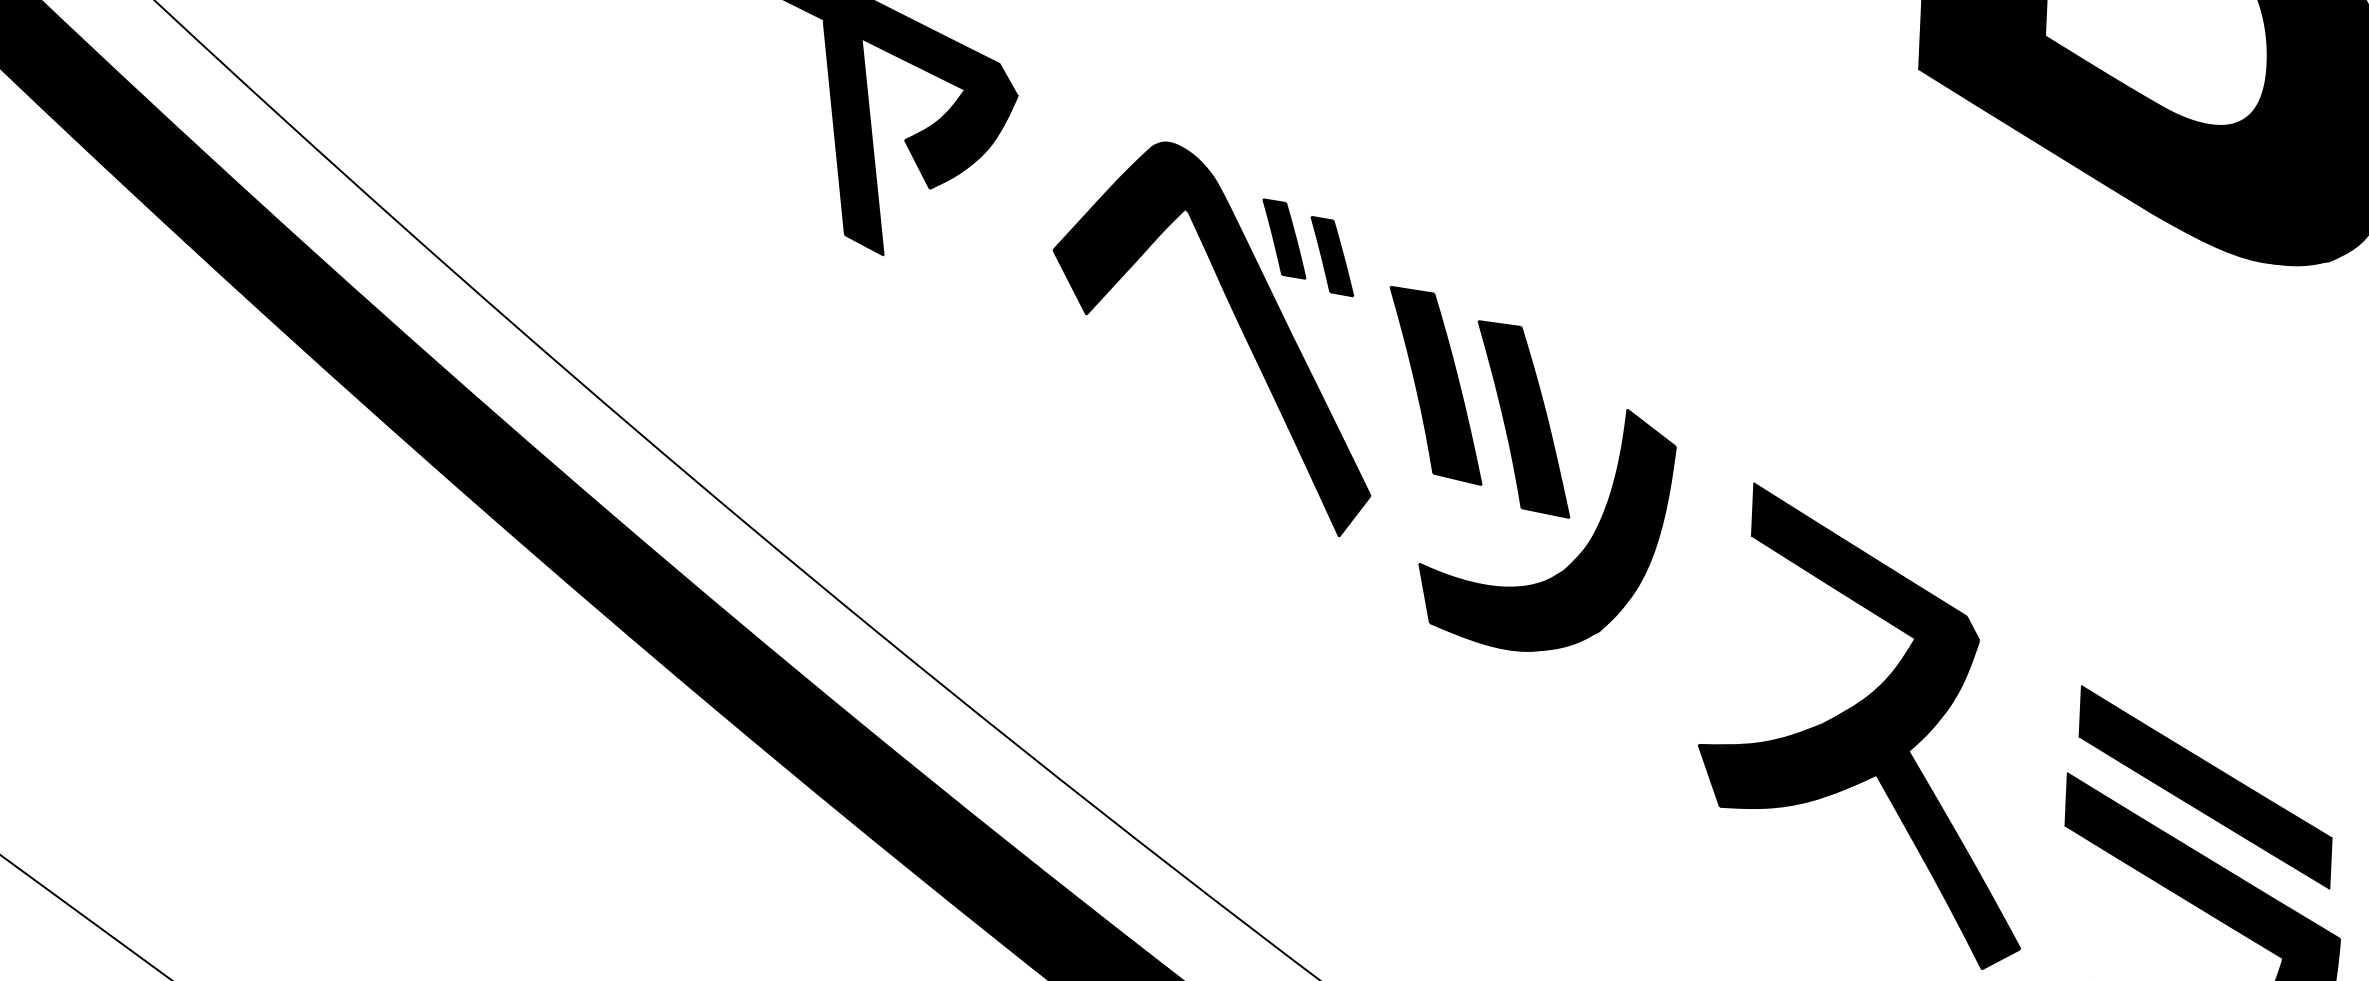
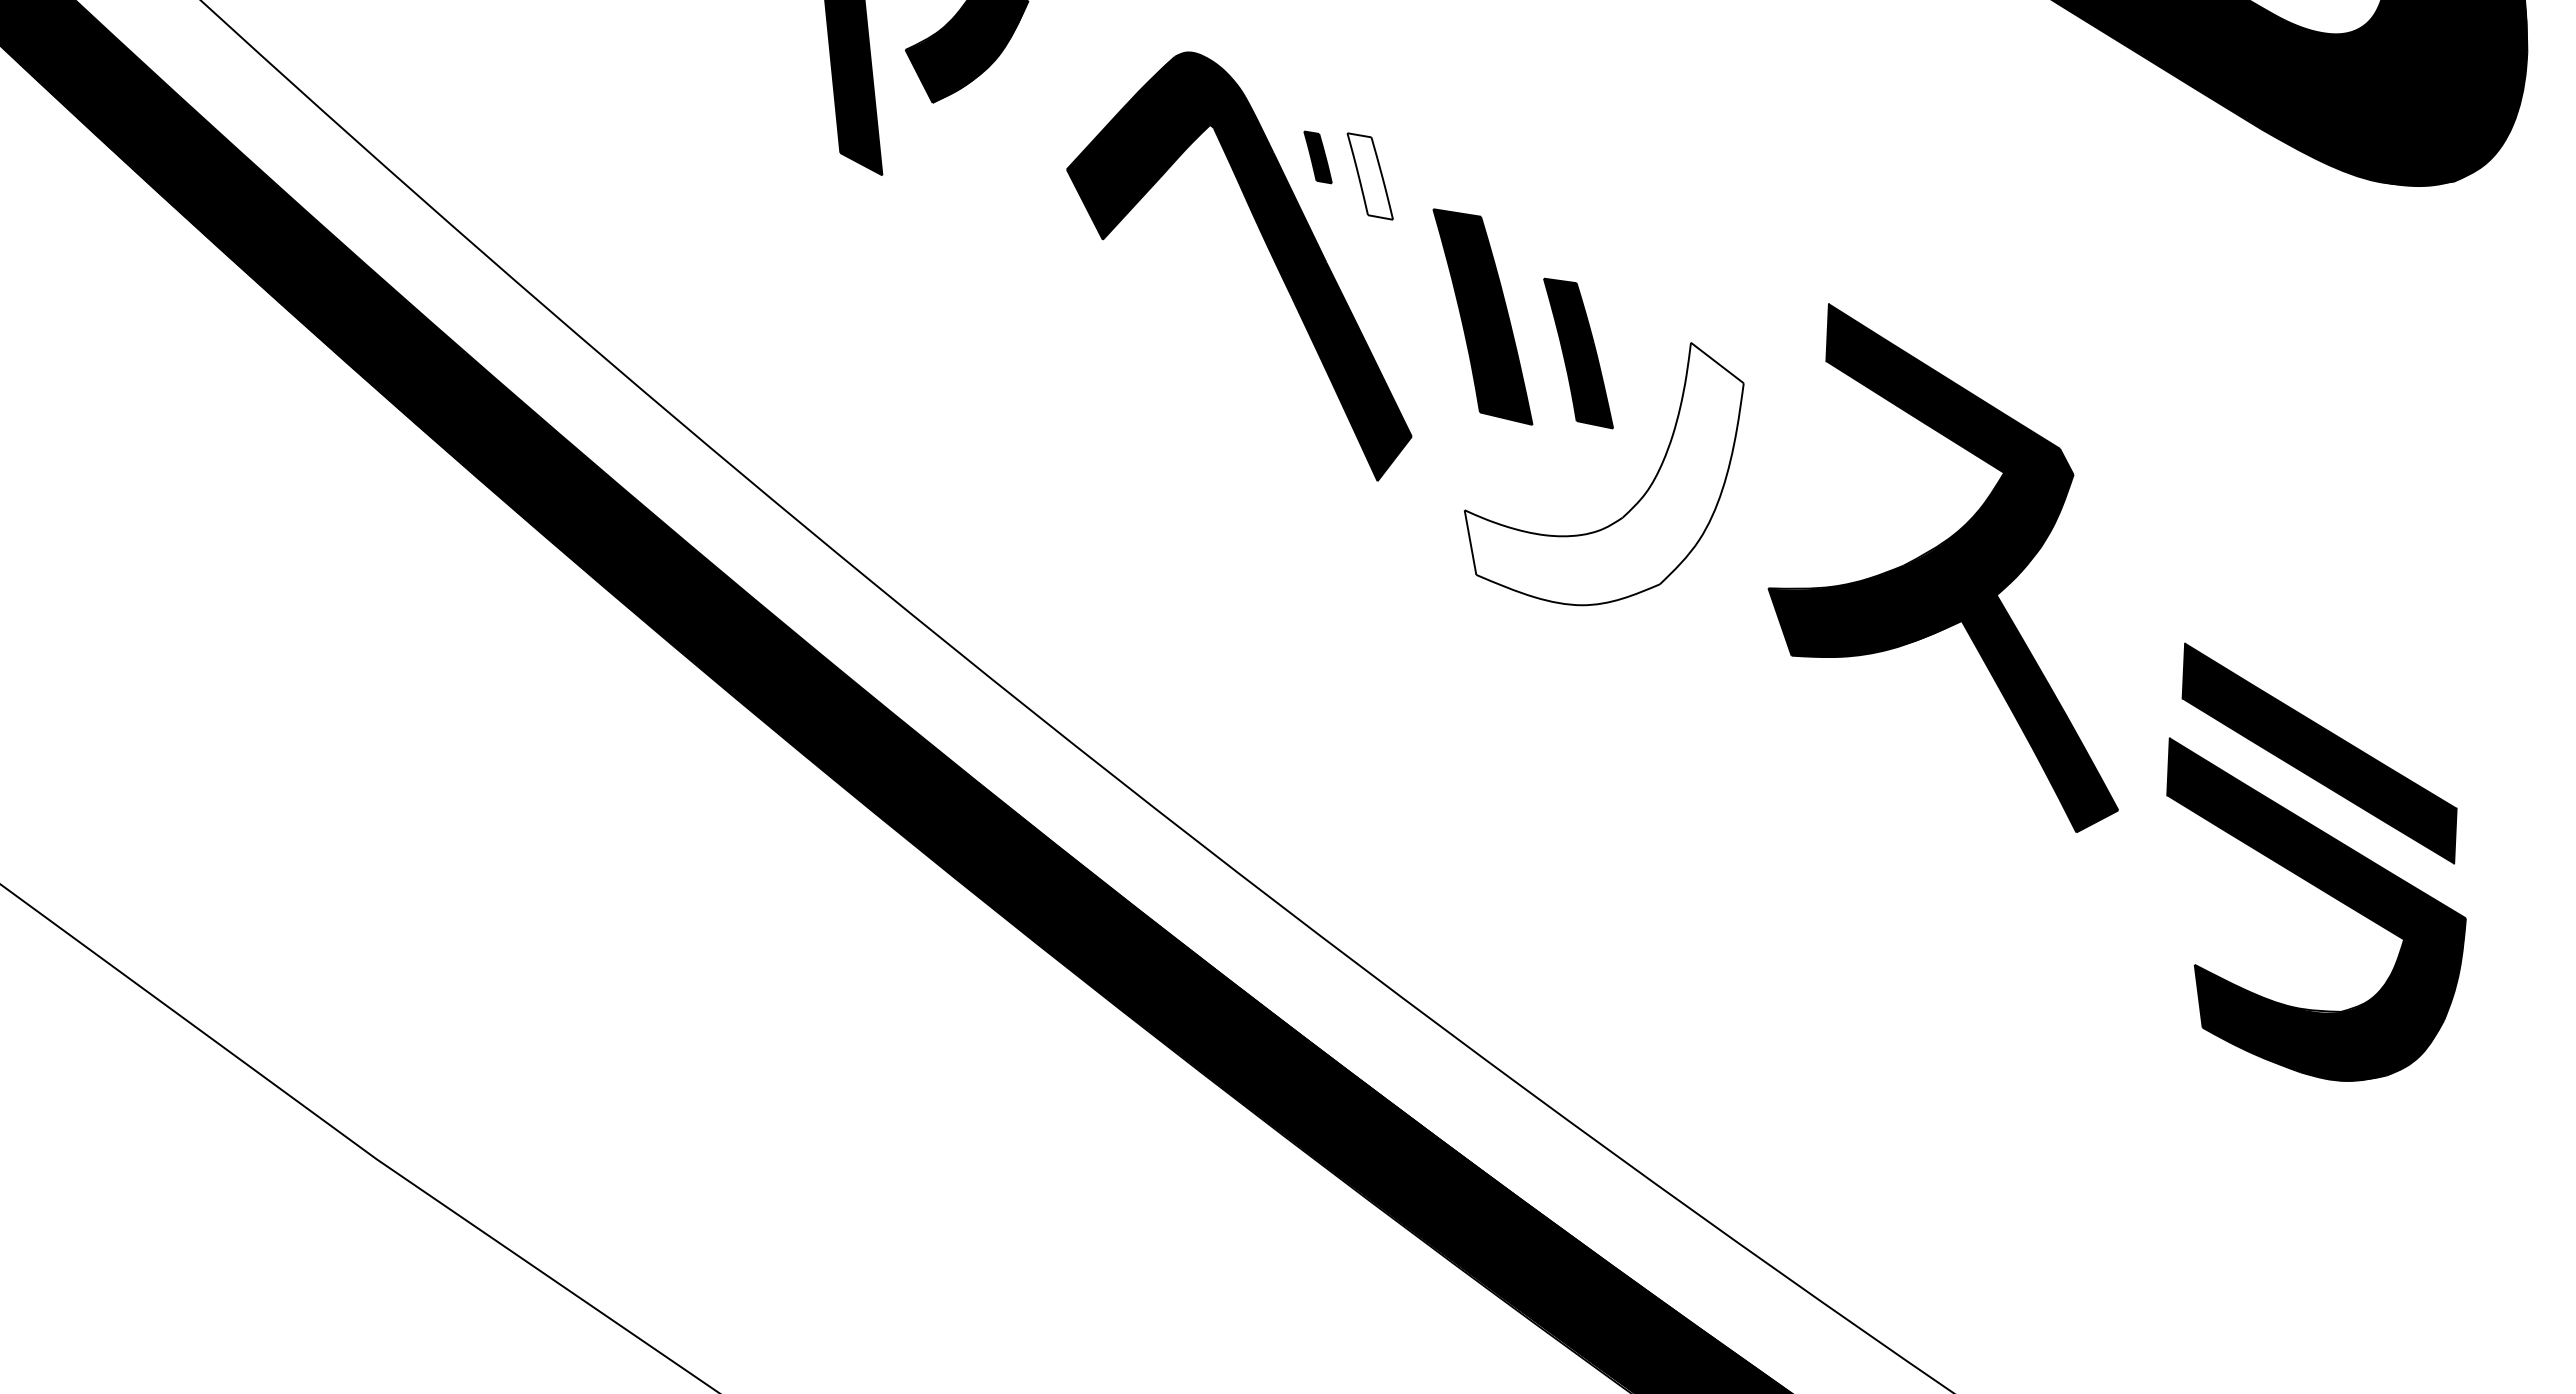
part: (1283, 239) -> (1317, 157), size x0.6
fill: (1332, 256) -> (1370, 176), removed
part: (1523, 419) -> (1578, 353), size x0.7
fill: (1546, 529) -> (1603, 473), removed
part: (1858, 725) -> (1942, 567), moved

